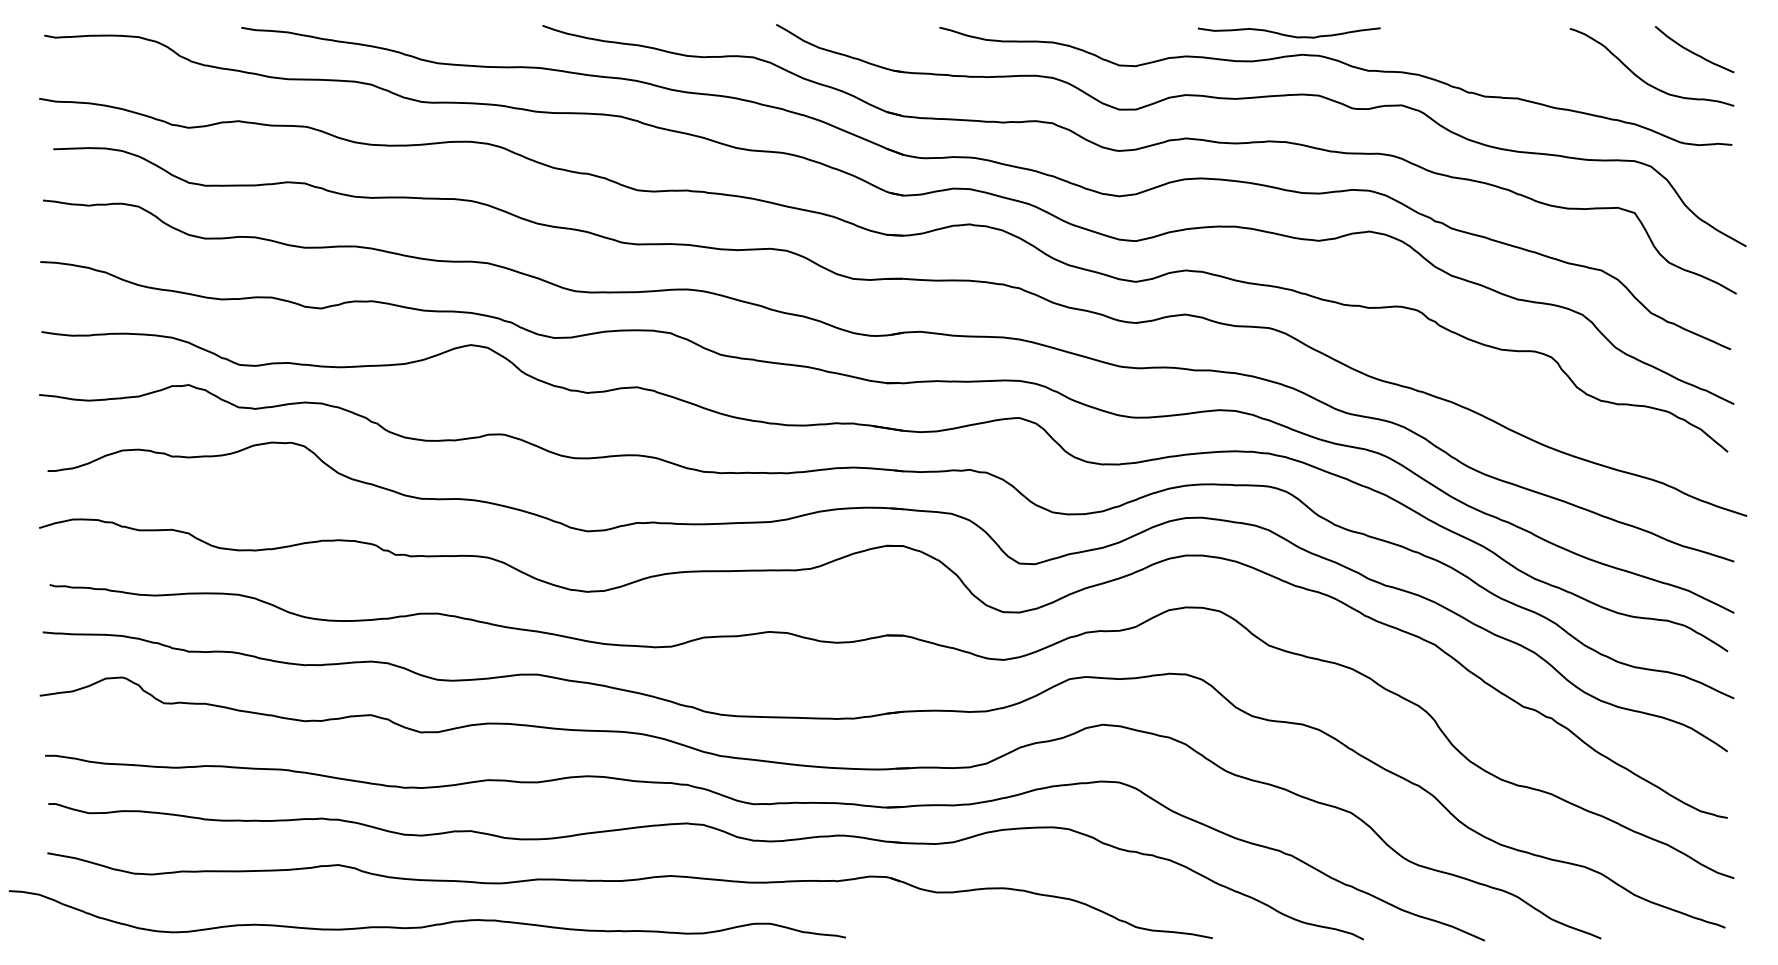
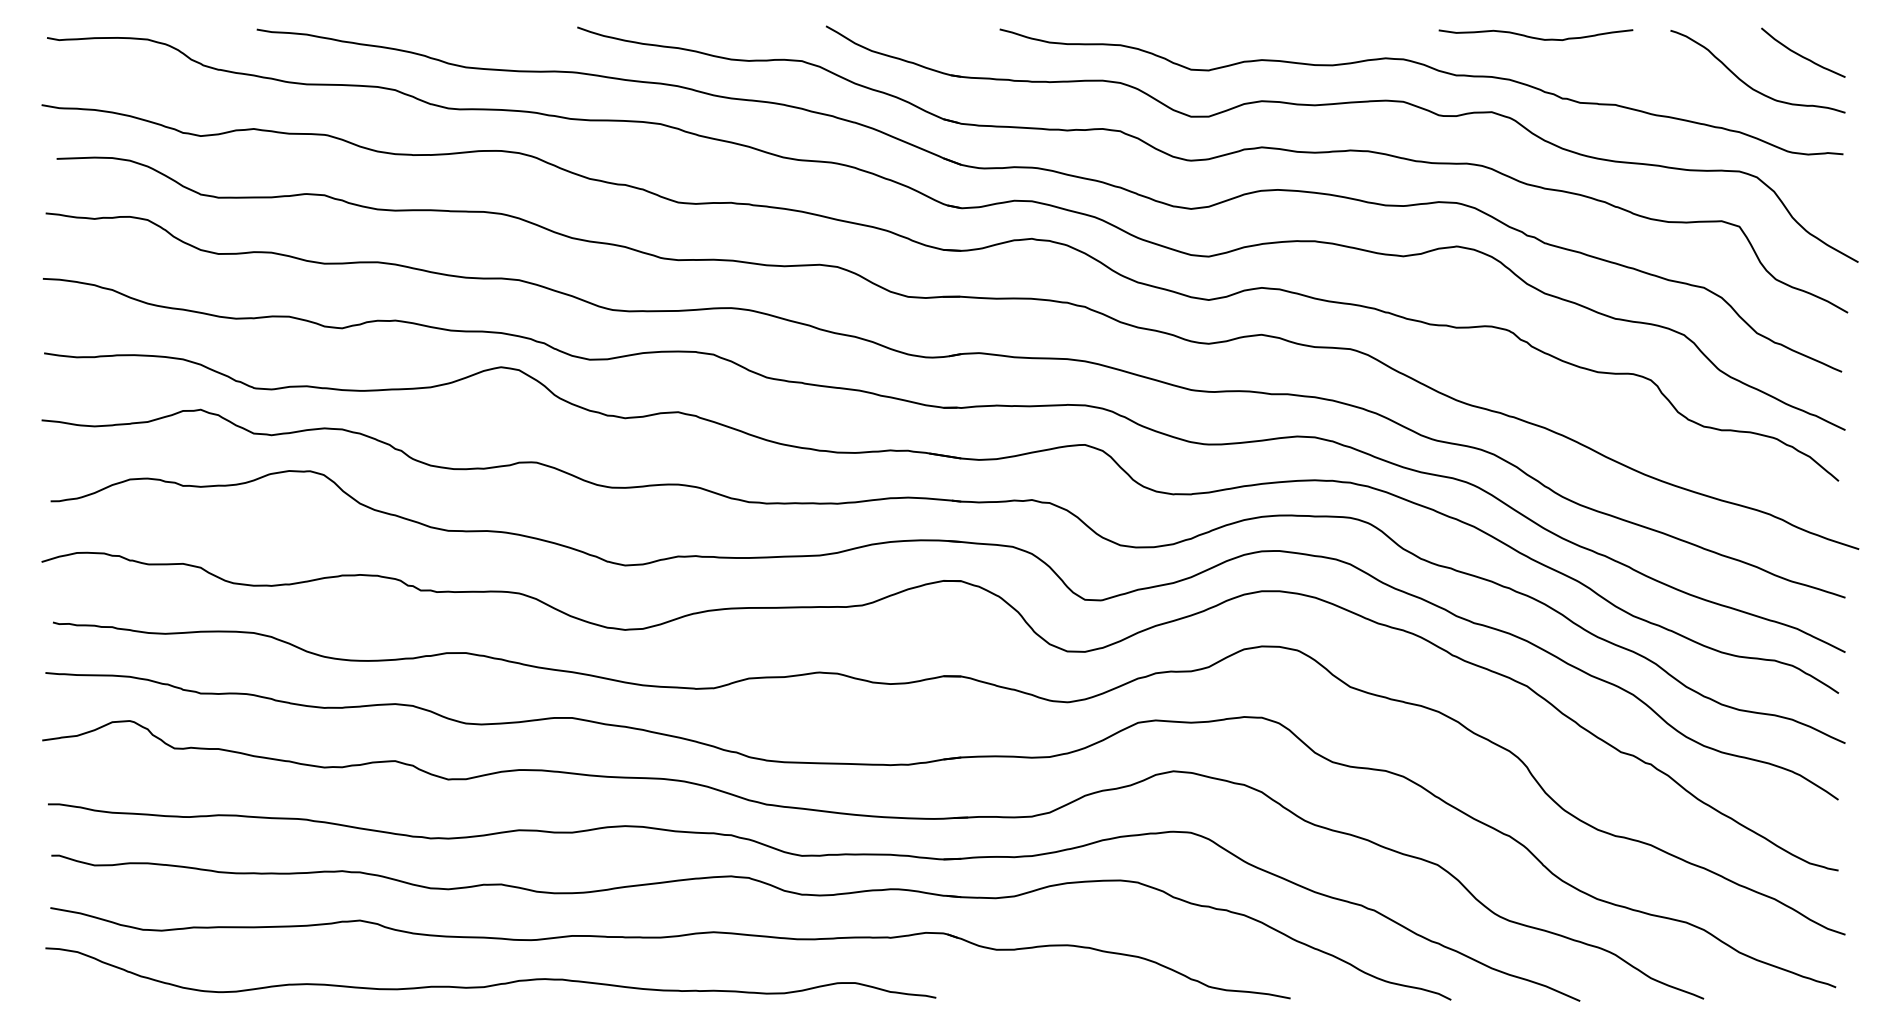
curve: (1288, 35) -> (1535, 37), moved
curve: (428, 925) -> (491, 984), moved

